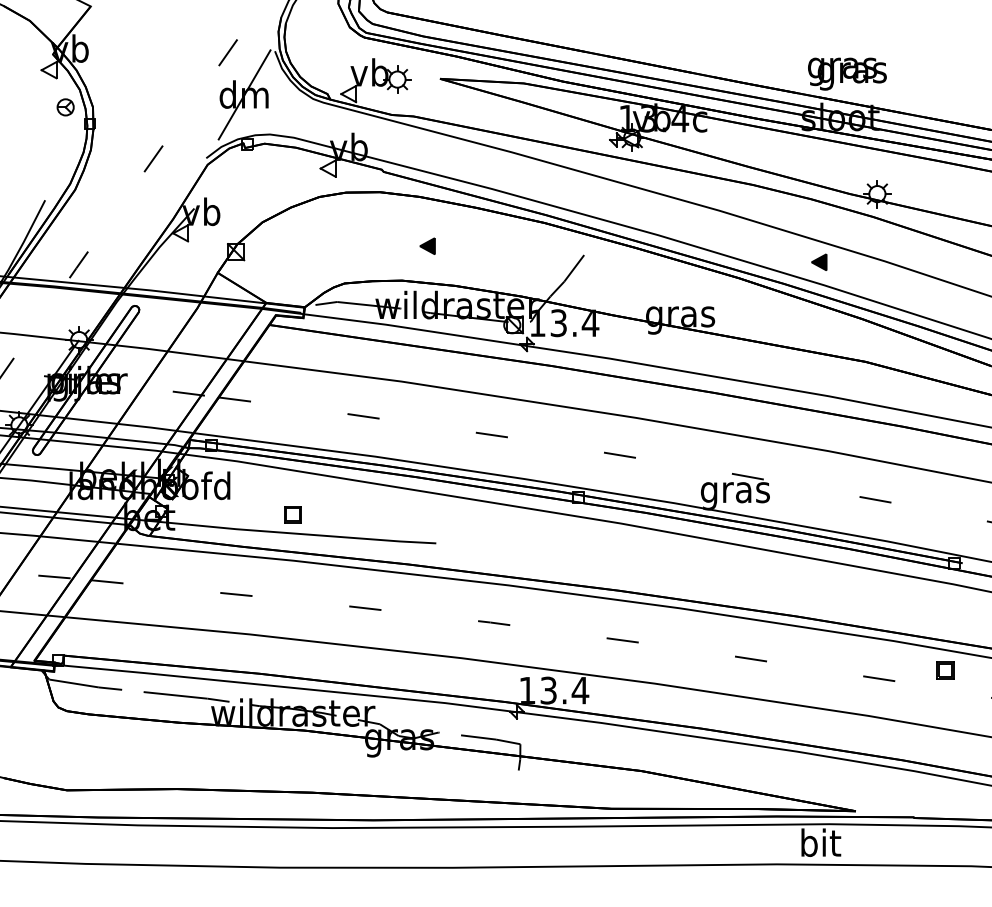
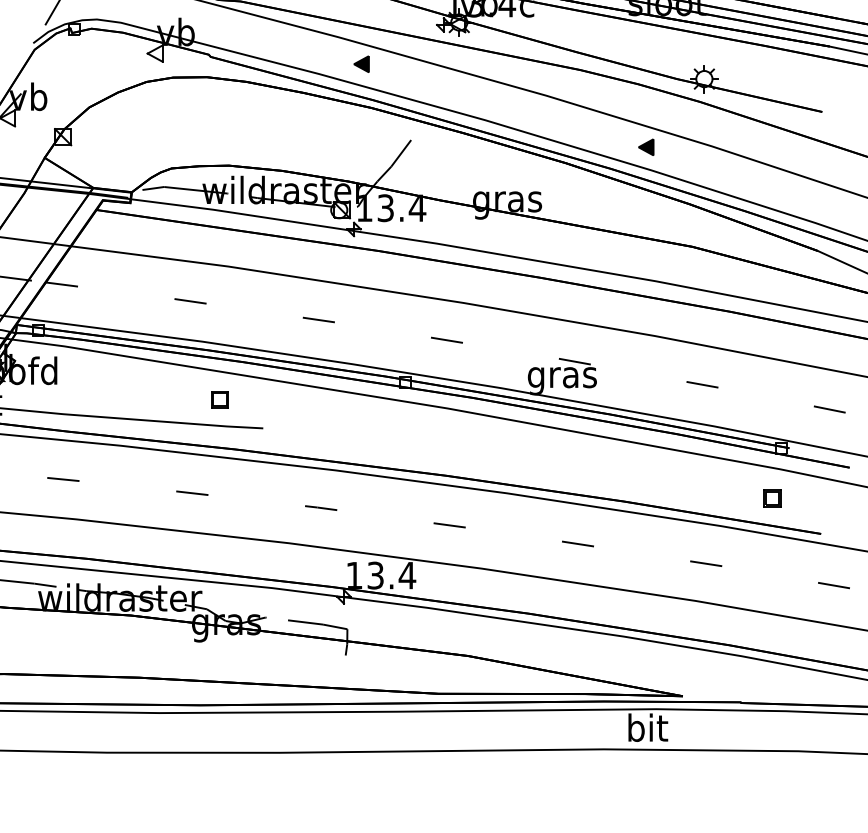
part: (427, 245) -> (361, 63), moved
part: (292, 514) -> (219, 399), moved
part: (945, 670) -> (772, 498), moved

